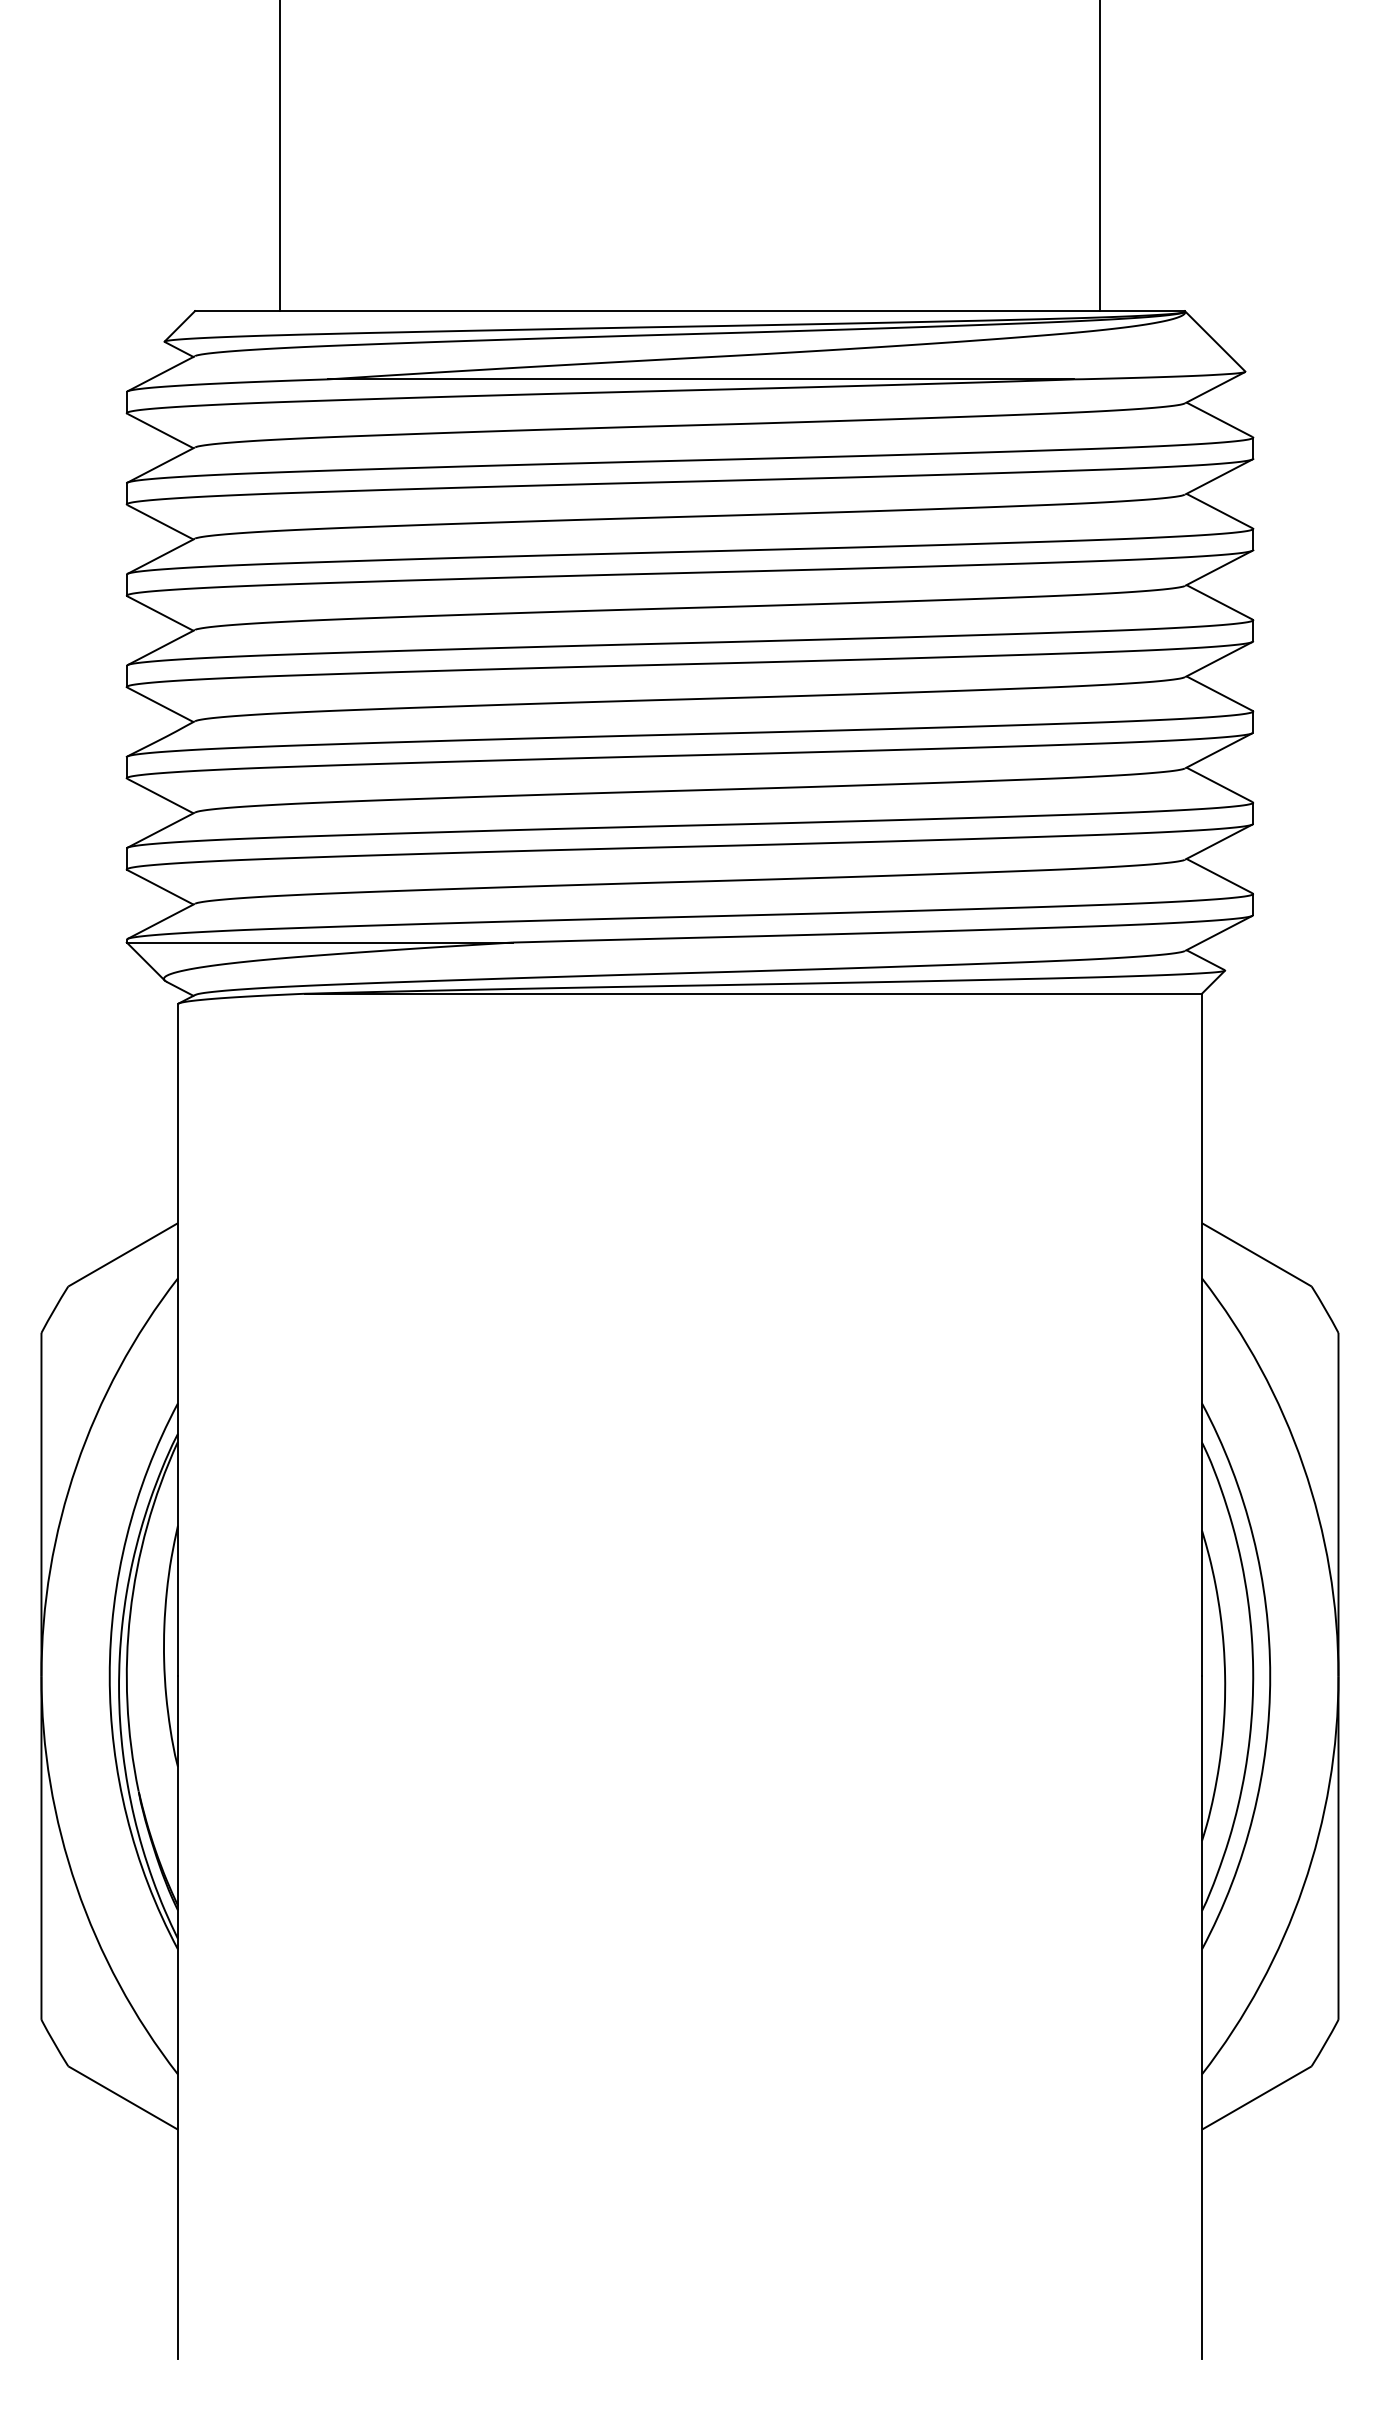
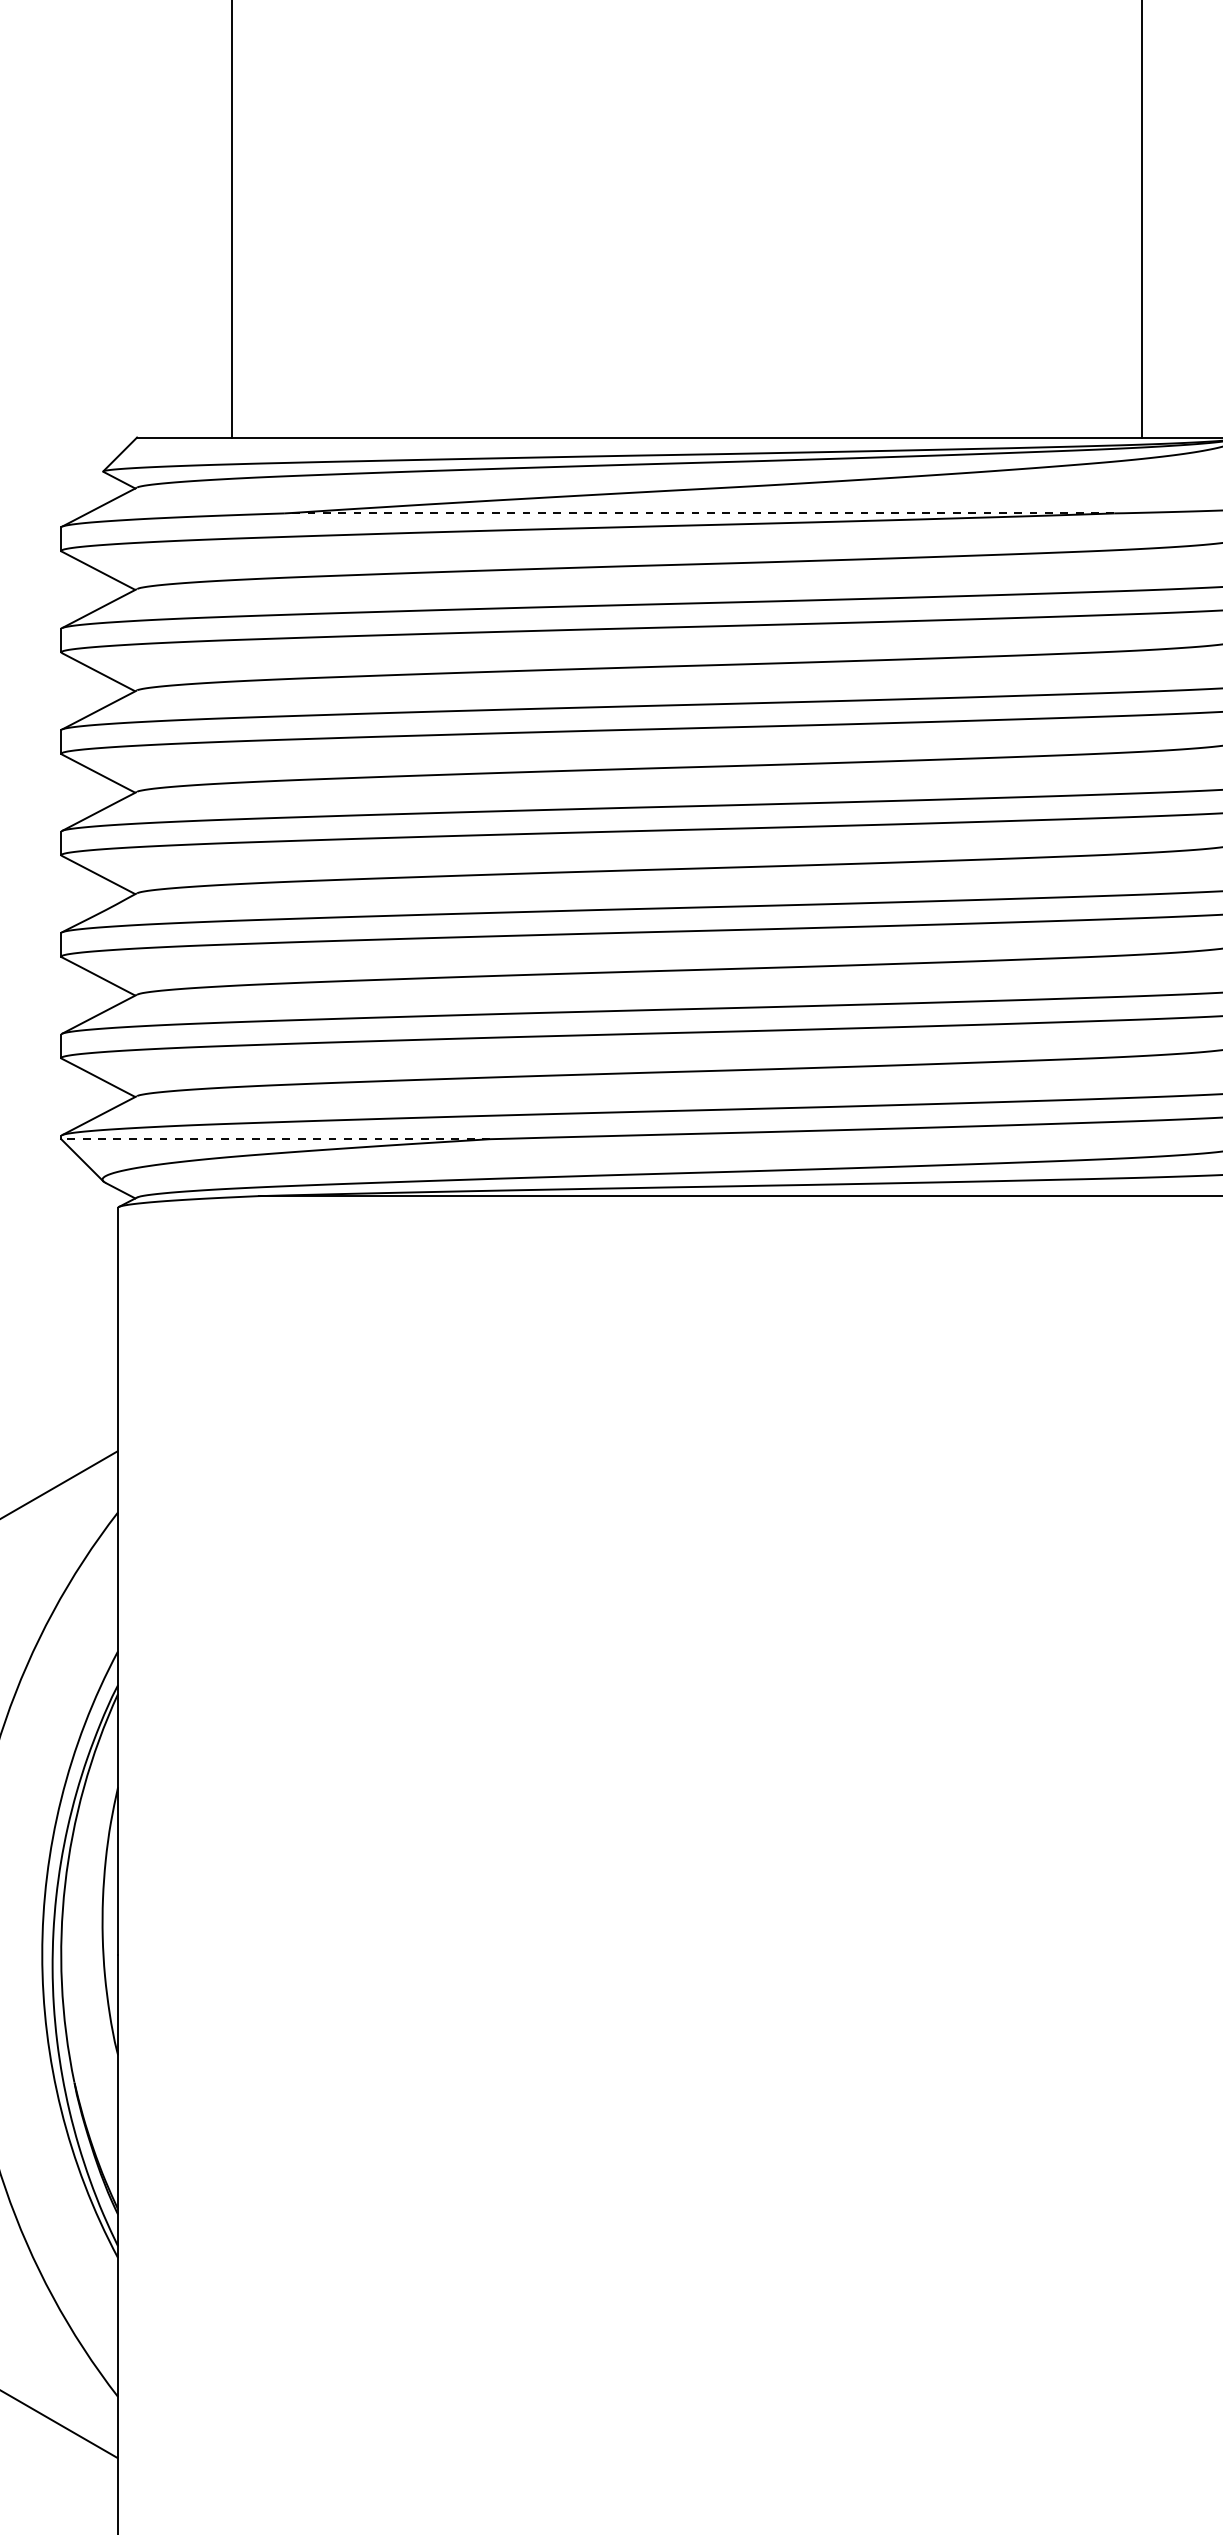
line: (700, 379) -> (698, 513), solid -> dashed
line: (319, 942) -> (275, 1139), solid -> dashed

